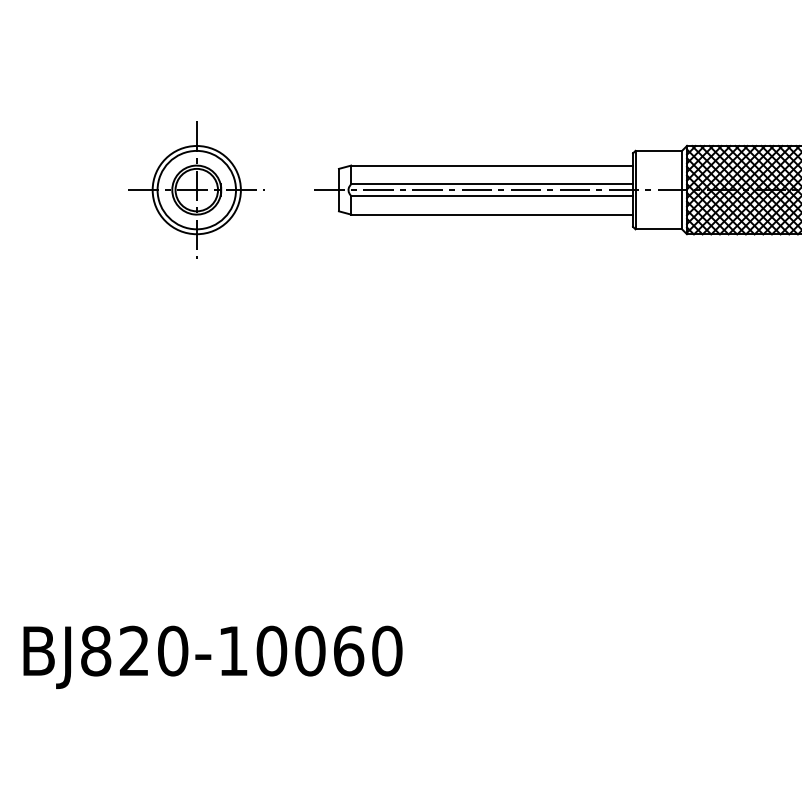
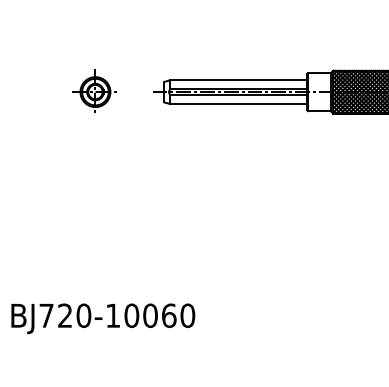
part: (196, 188) -> (95, 91), size x0.7
text: (95, 650) -> (46, 315), BJ820-10060 -> BJ720-10060

